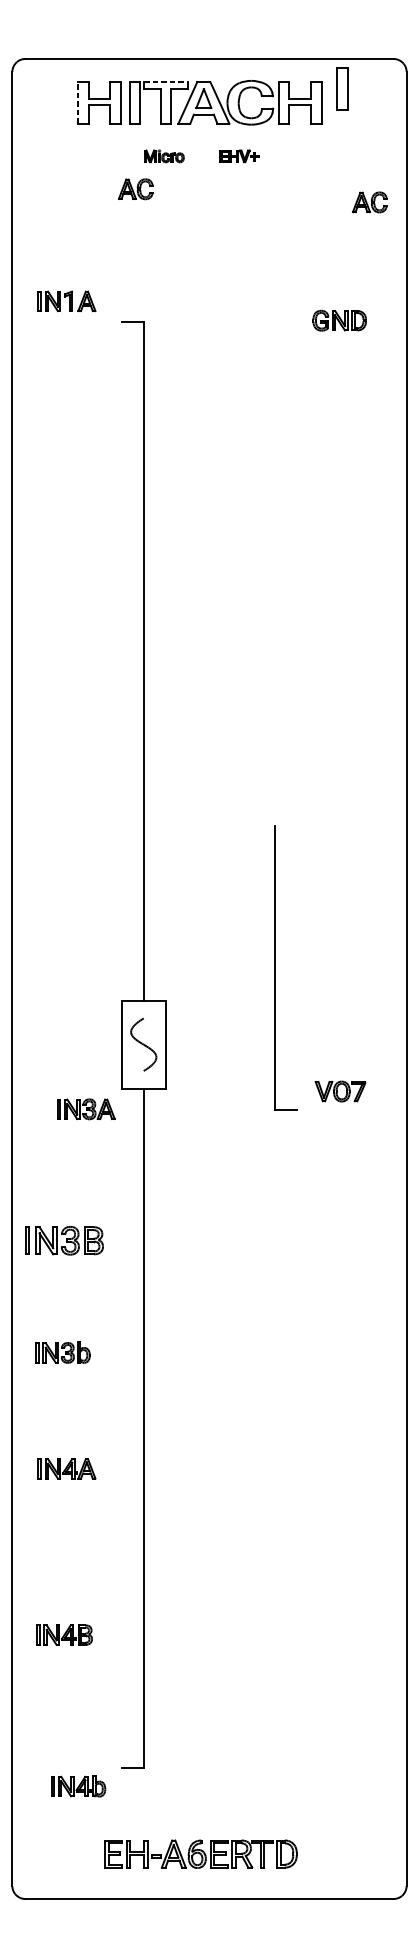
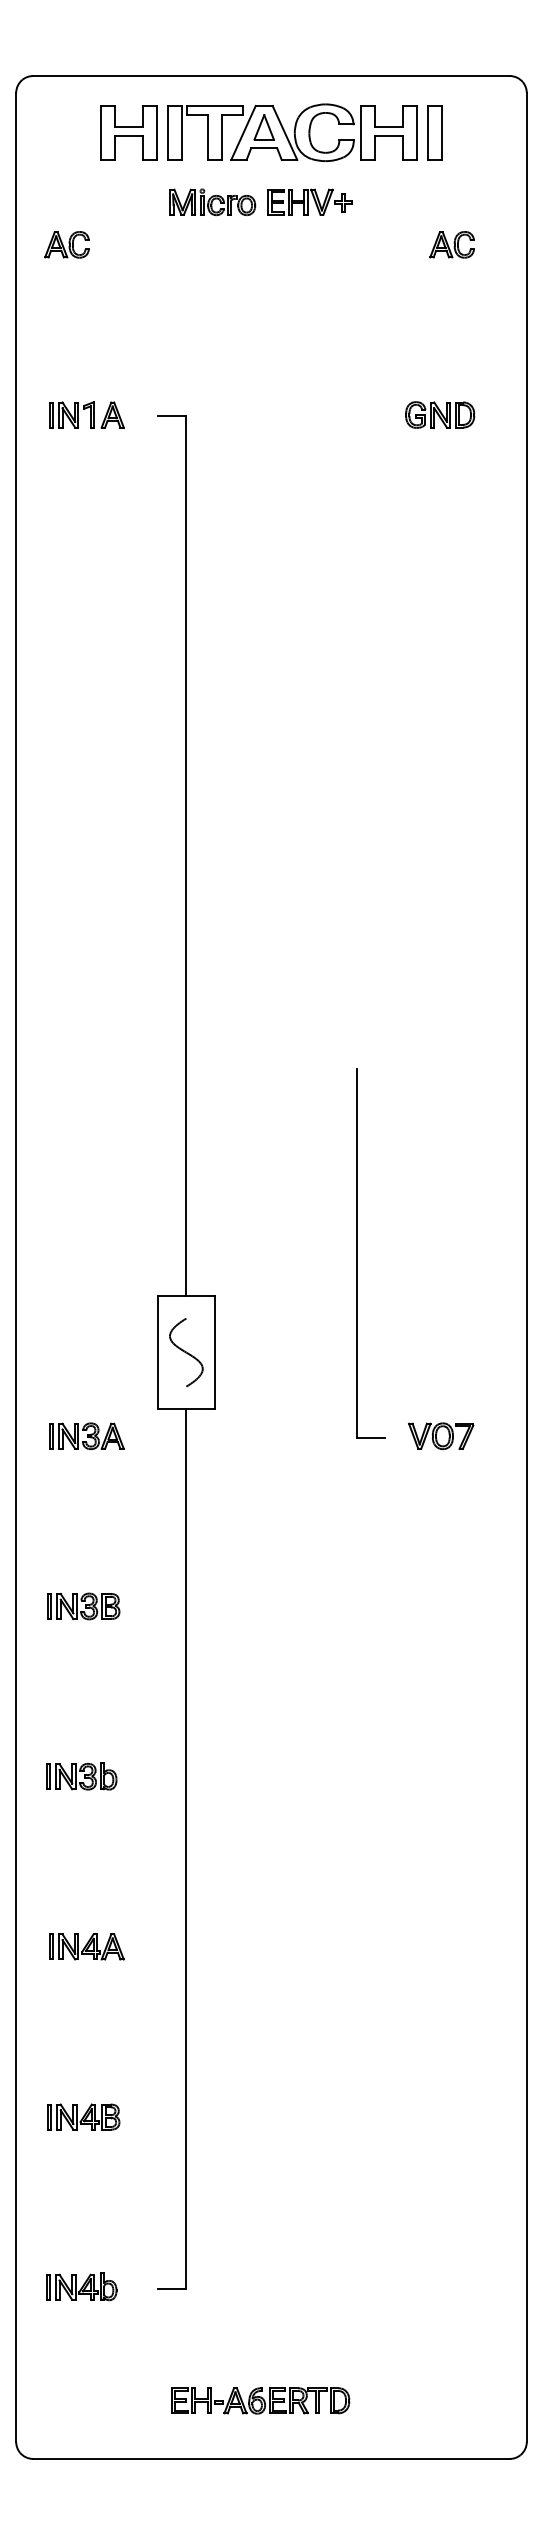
line: (166, 81) -> (215, 105), dashed -> solid
part: (342, 88) -> (434, 132), moved
line: (78, 102) -> (101, 132), dashed -> solid
part: (163, 155) -> (212, 201), size x1.67
part: (238, 155) -> (309, 201), size x1.67
part: (135, 189) -> (66, 244), moved
part: (369, 202) -> (451, 244), moved
part: (66, 301) -> (86, 414), moved
part: (340, 1090) -> (441, 1435), moved
part: (85, 1108) -> (86, 1435), moved
part: (64, 1240) -> (83, 1606), size x0.71
part: (62, 1352) -> (81, 1776), moved
part: (66, 1468) -> (86, 1946), moved
part: (78, 1785) -> (81, 2286), moved
part: (201, 1853) -> (260, 2400), size x0.71

